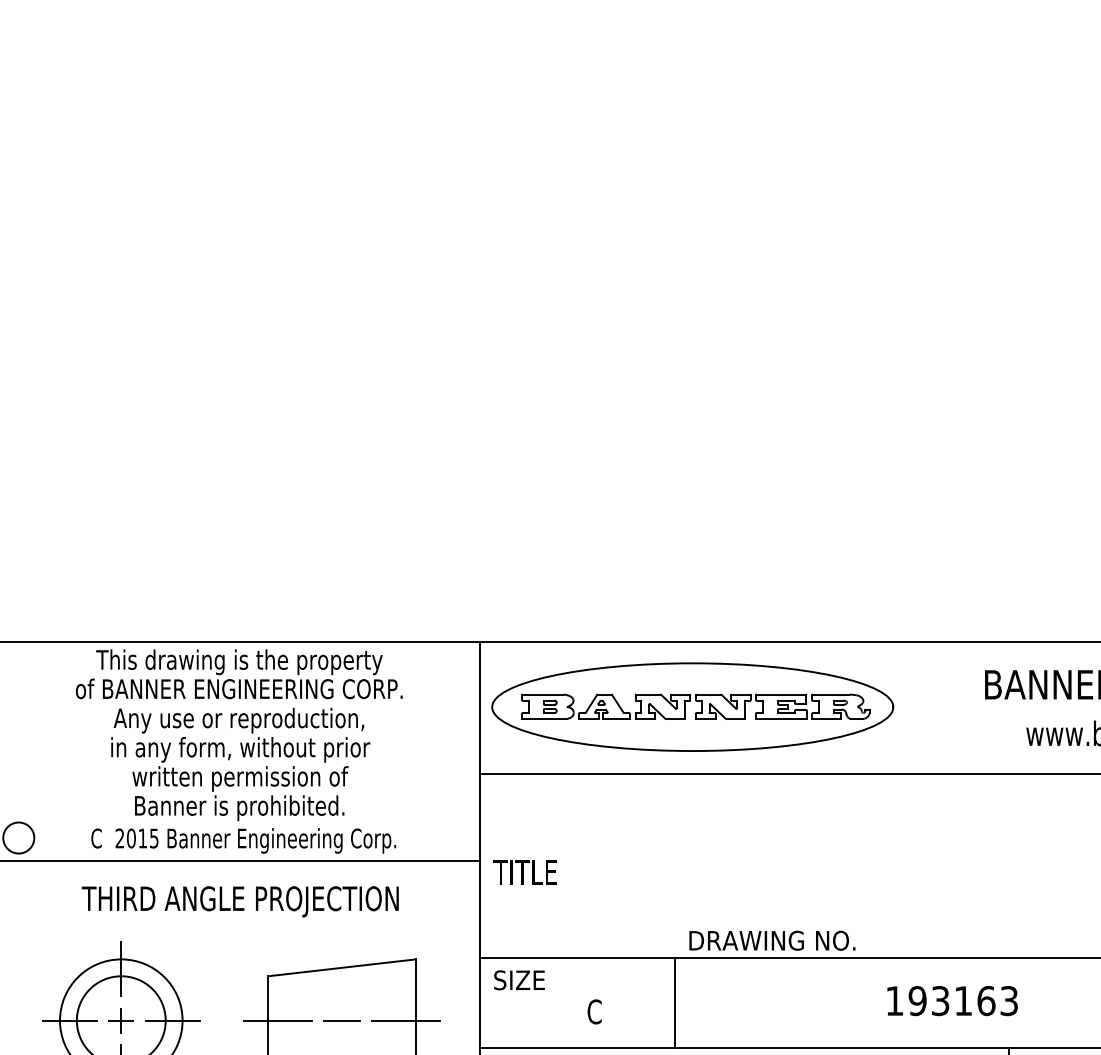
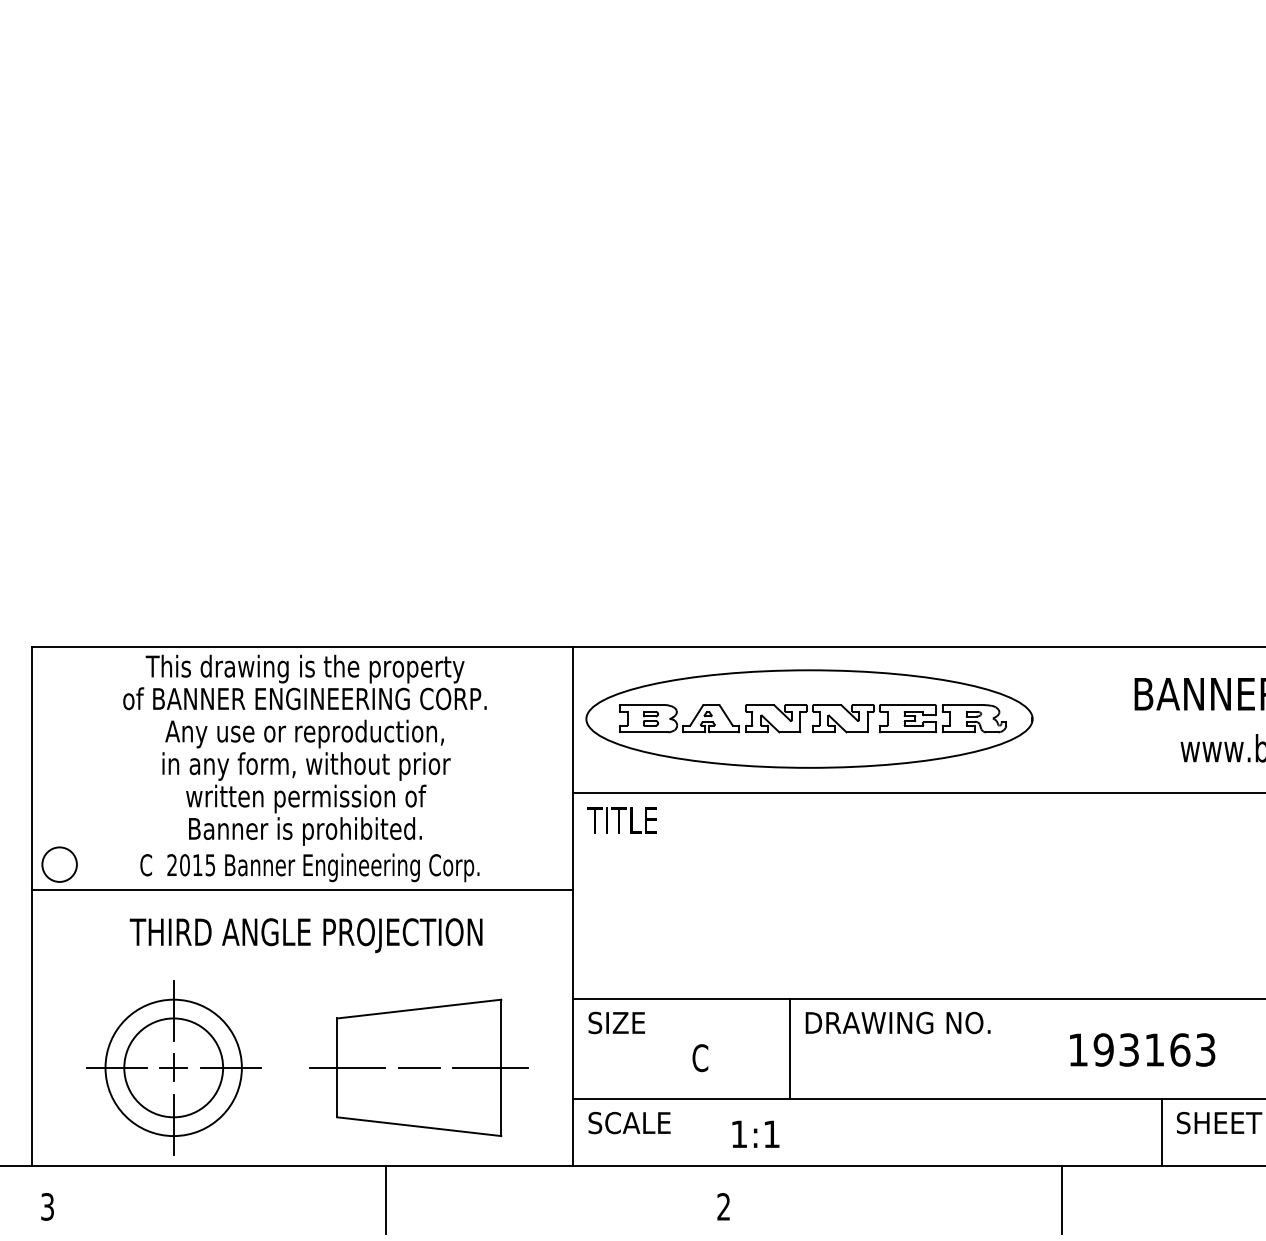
text: (524, 872) -> (621, 820), moved
text: (771, 940) -> (897, 1022), moved
text: (952, 1000) -> (1142, 1049), moved

